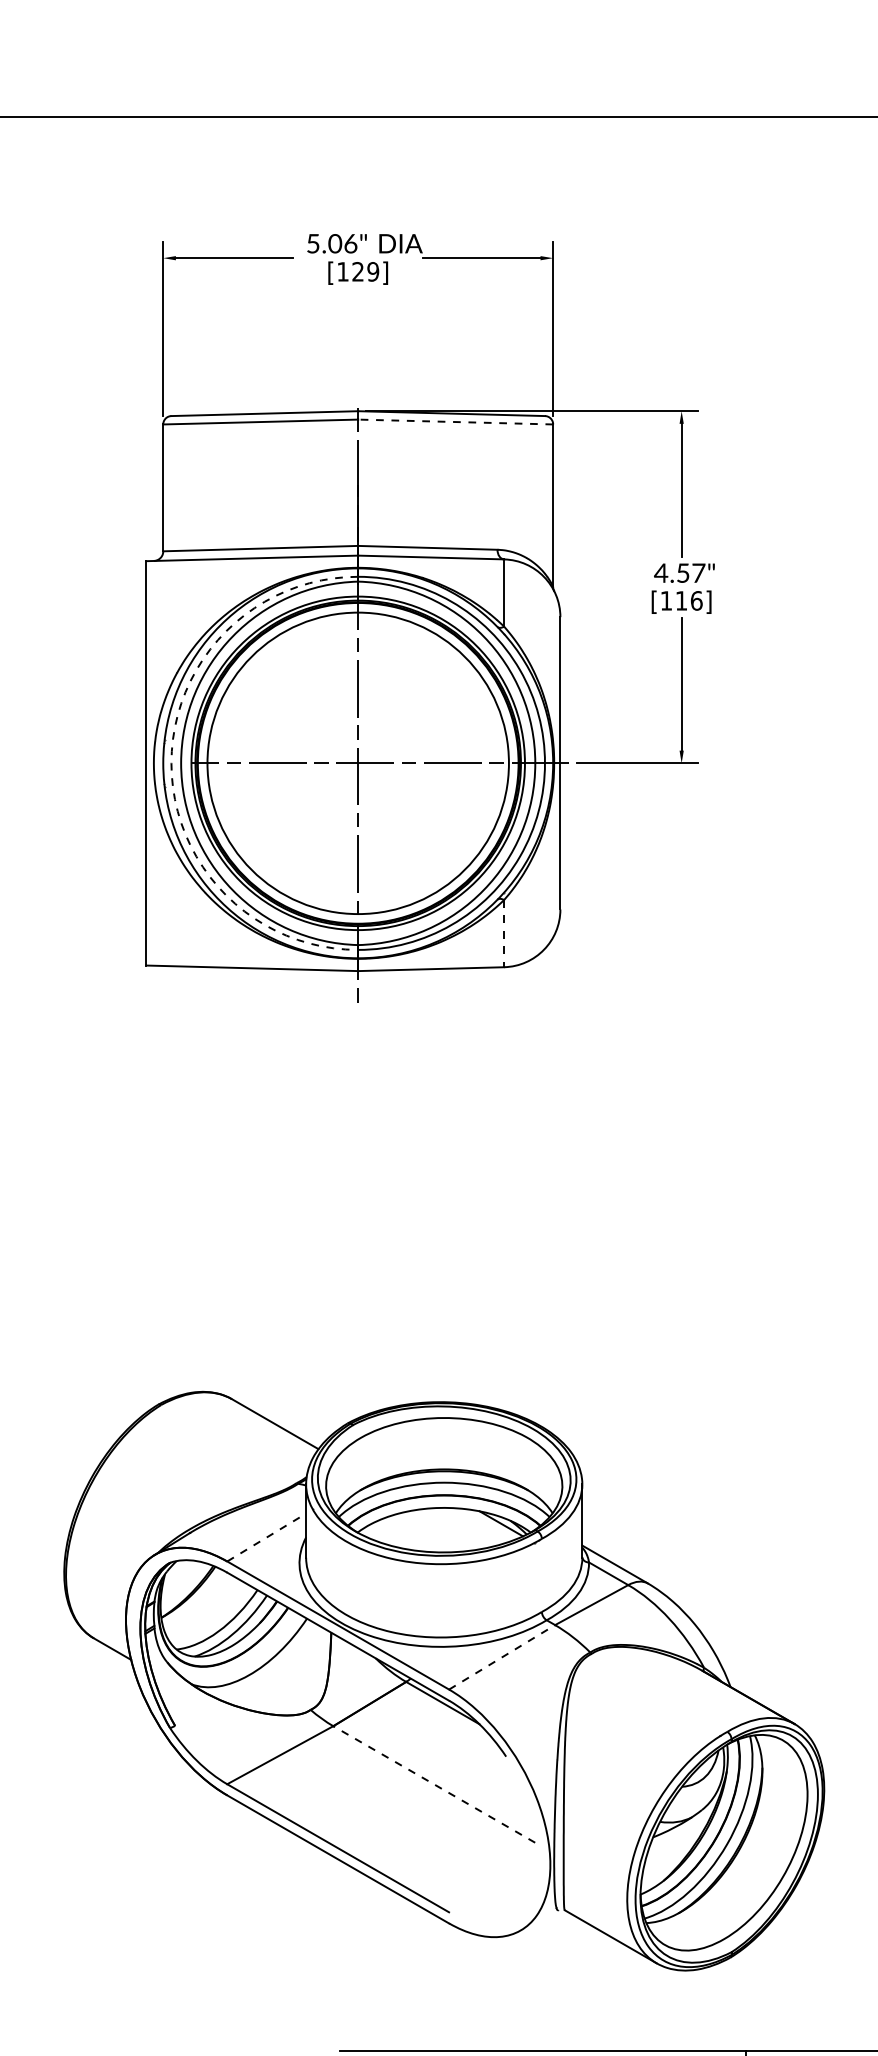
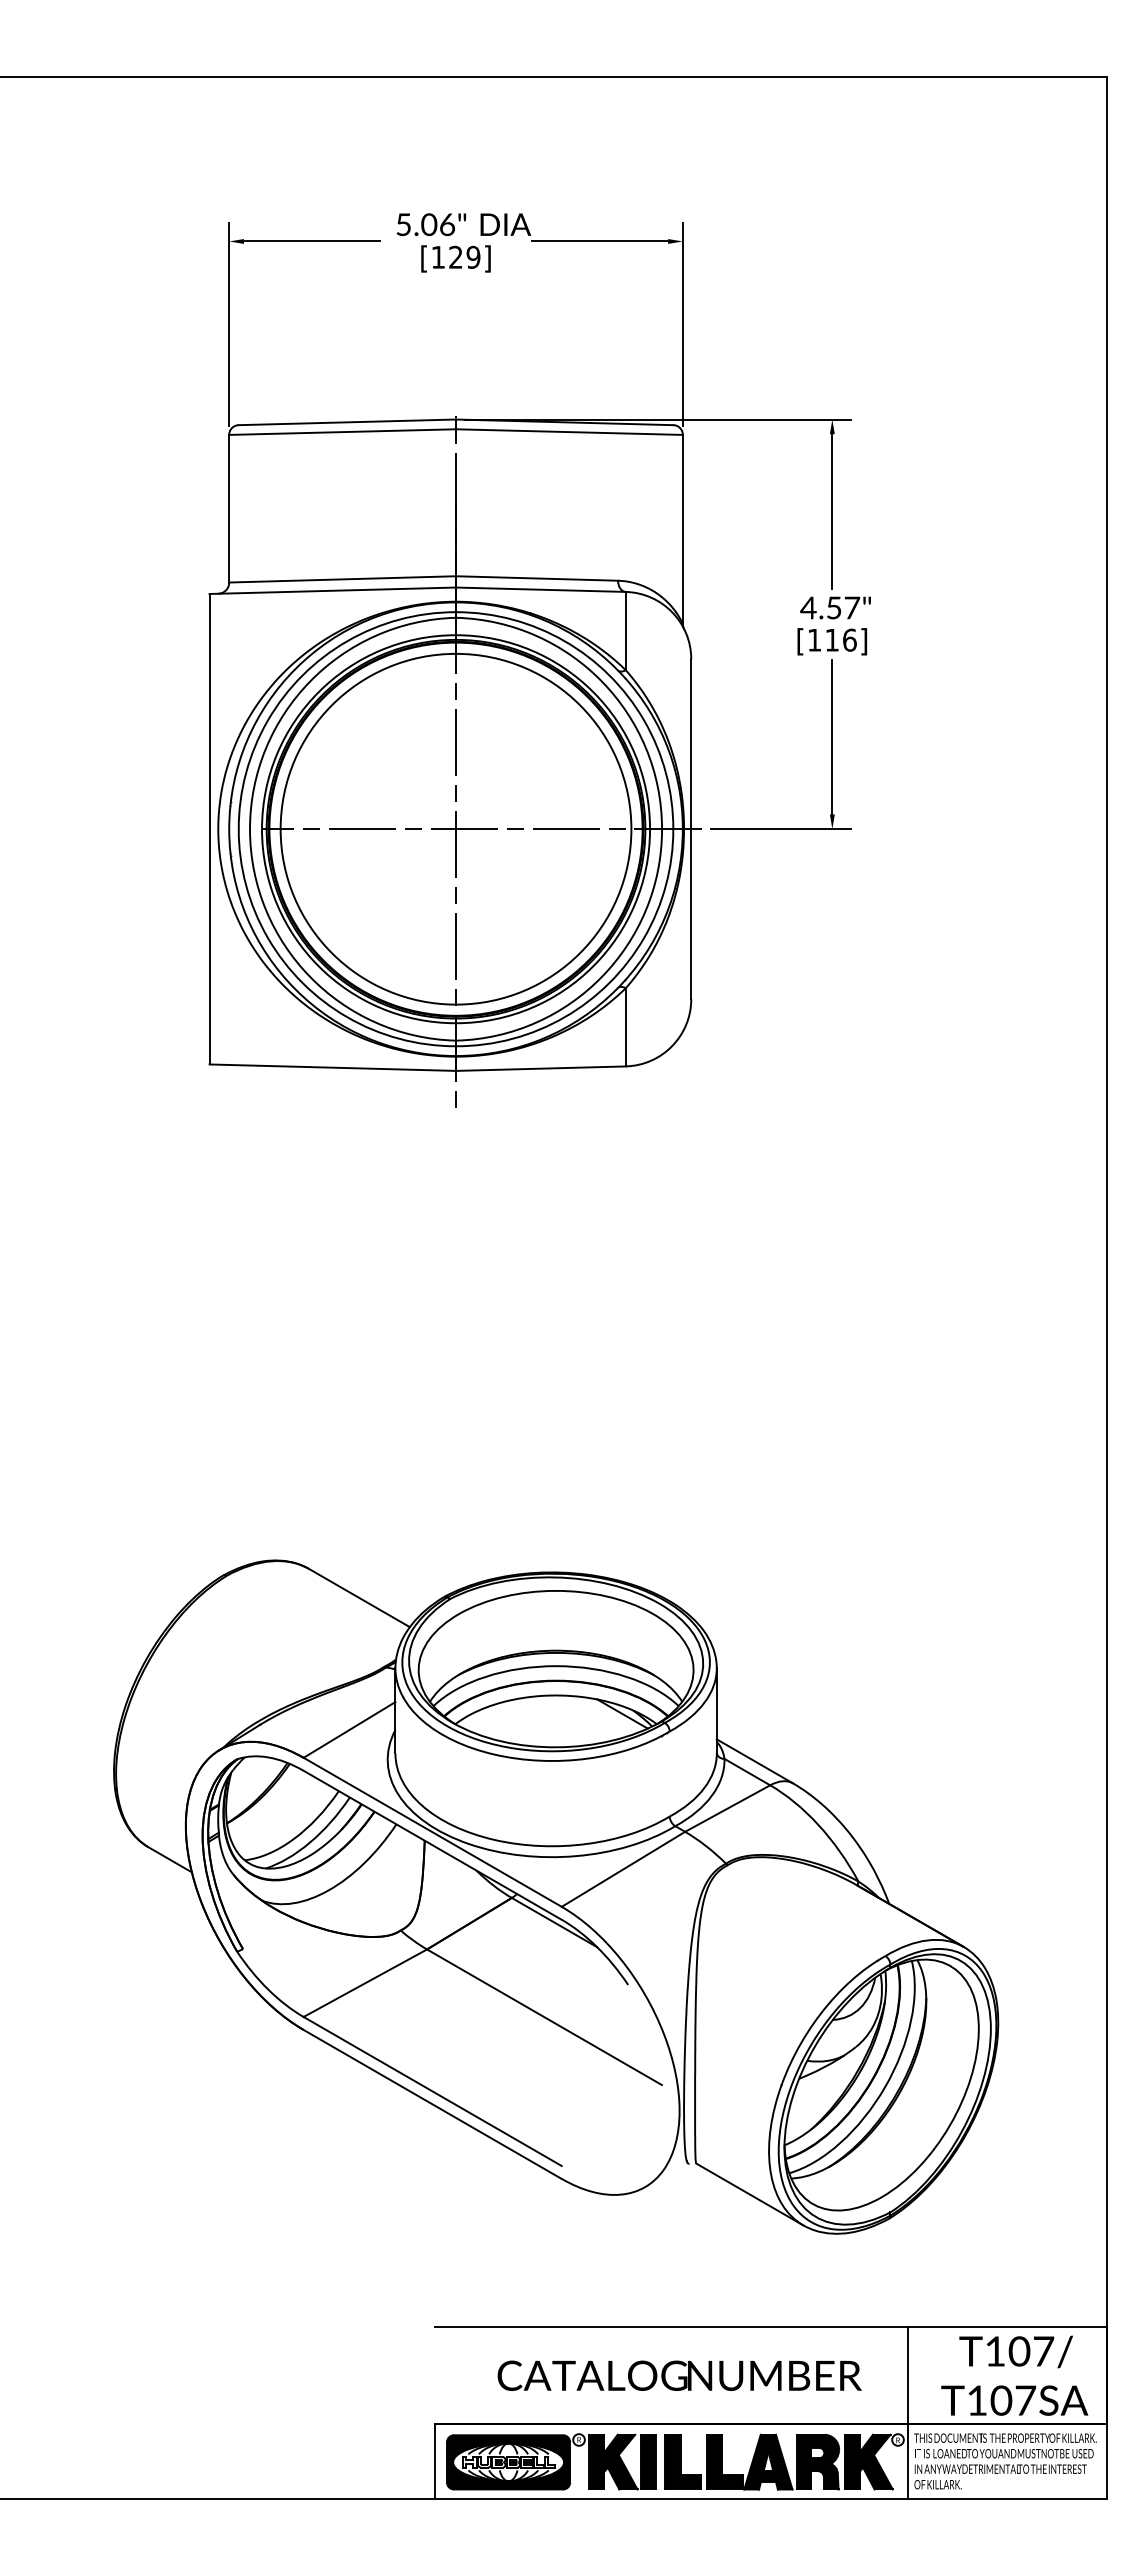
line: (454, 422) -> (568, 432), dashed -> solid
arc: (171, 763) -> (238, 829), dashed -> solid
line: (503, 933) -> (625, 1027), dashed -> solid
line: (266, 1537) -> (349, 1729), dashed -> solid
line: (502, 1657) -> (623, 1869), dashed -> solid
line: (434, 1784) -> (544, 2017), dashed -> solid

